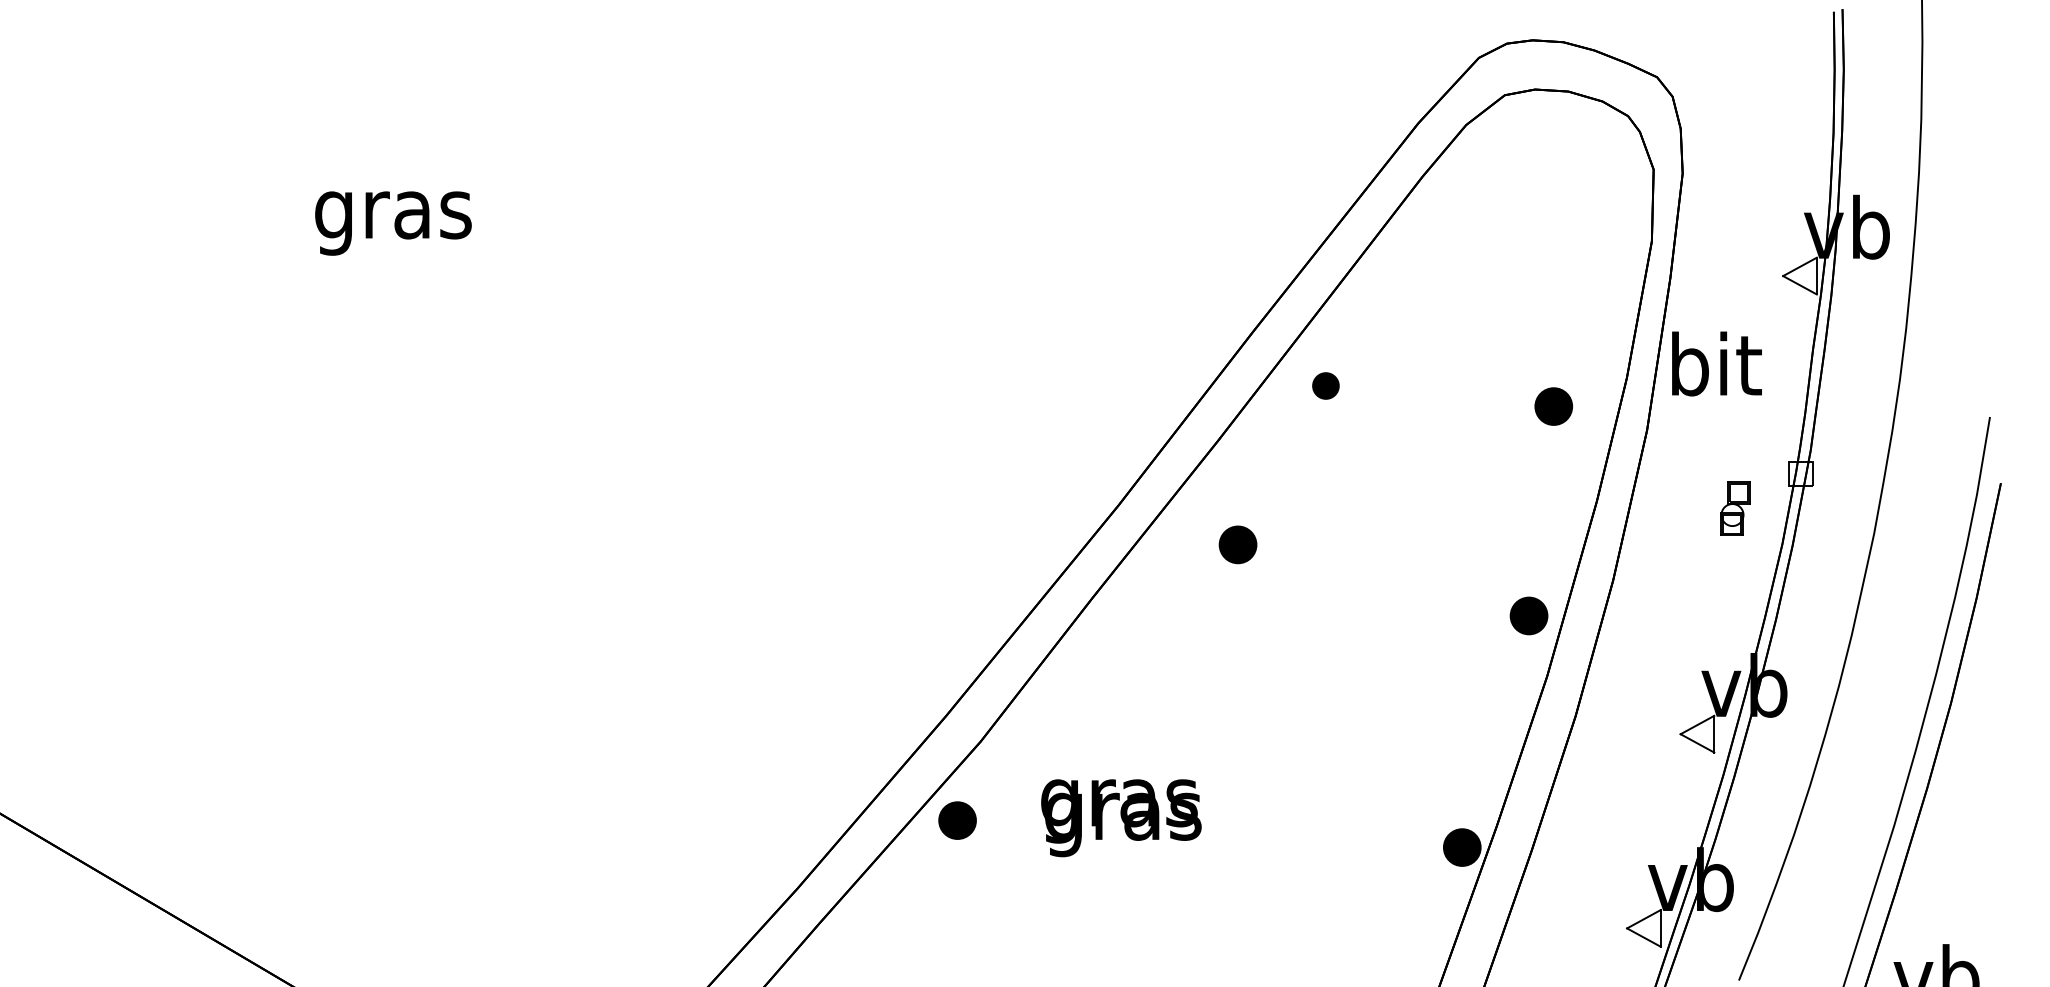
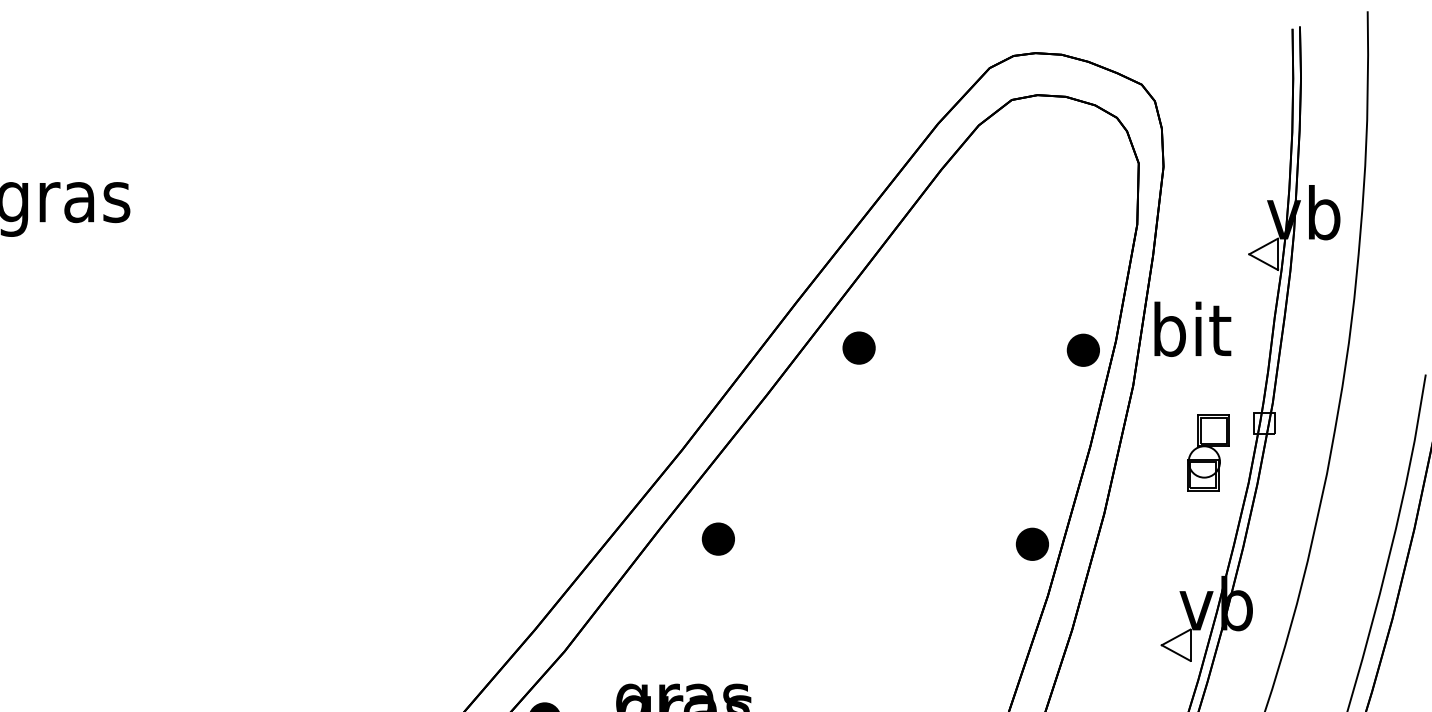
part: (1325, 385) -> (858, 347), size x1.43
part: (1553, 406) -> (1083, 350), moved
part: (1735, 508) -> (1208, 452), size x1.67
part: (1237, 544) -> (717, 538), moved

